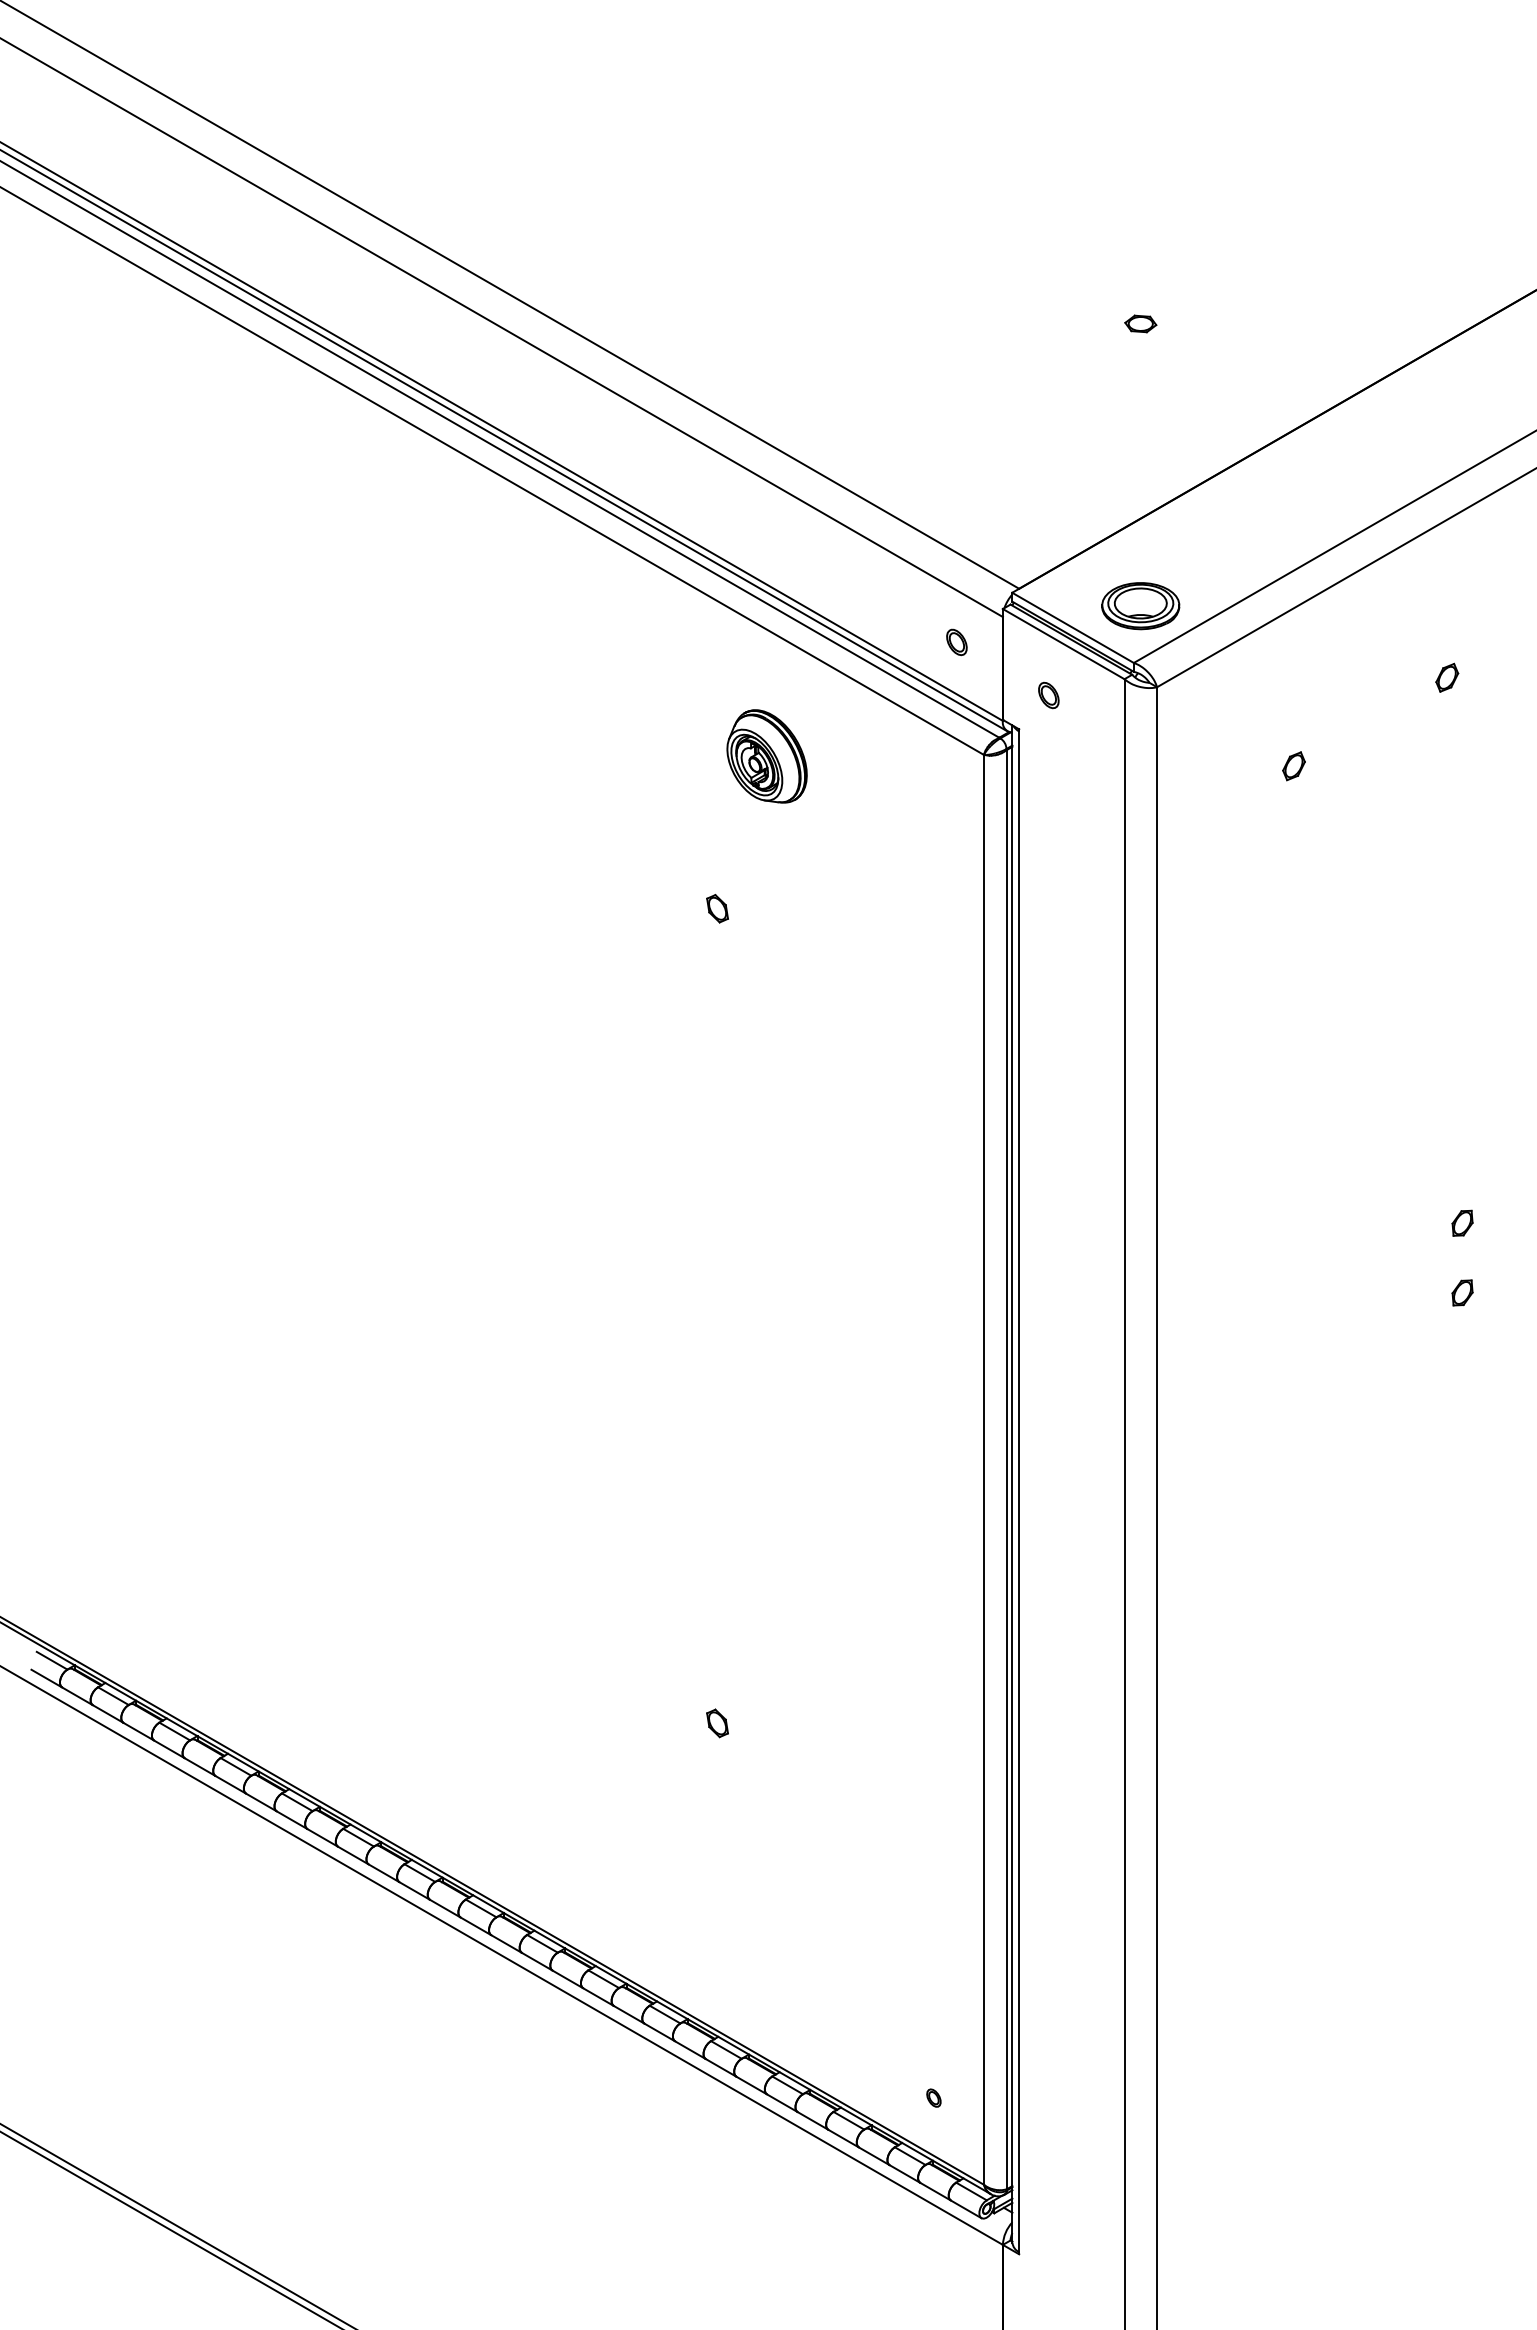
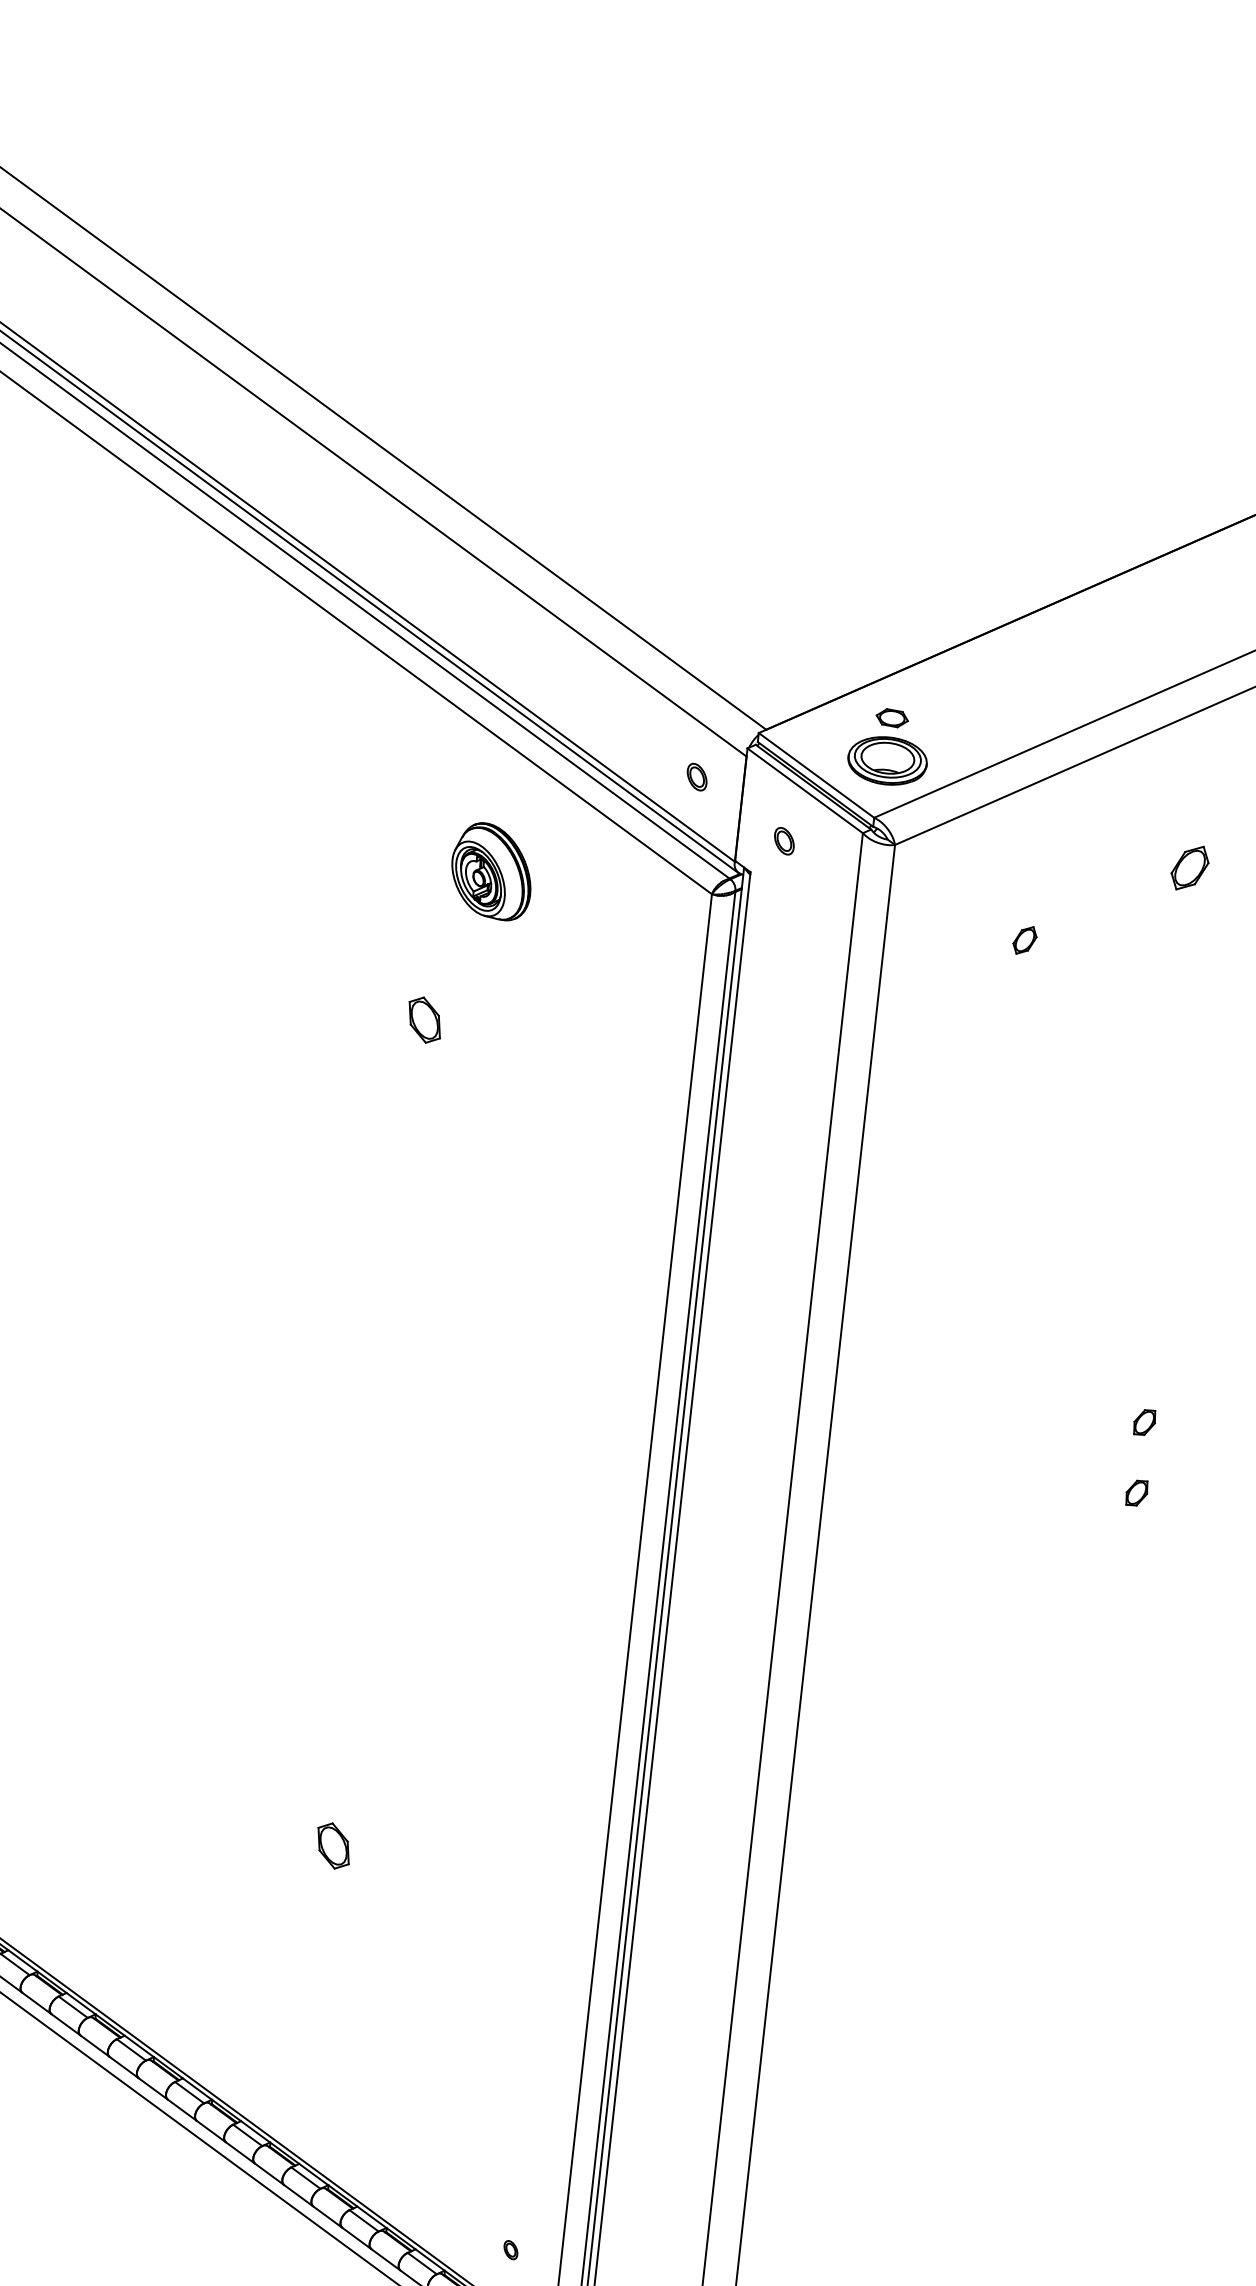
part: (1140, 323) -> (892, 717), moved
part: (1447, 677) -> (1190, 867), size x1.6
part: (717, 908) -> (424, 1020), size x1.6
part: (717, 1723) -> (333, 1846), size x1.6

